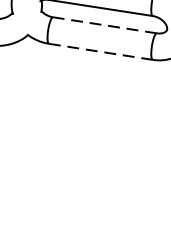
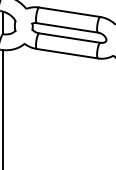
line: (104, 26) -> (69, 38), dashed -> solid
line: (101, 51) -> (67, 53), dashed -> solid

